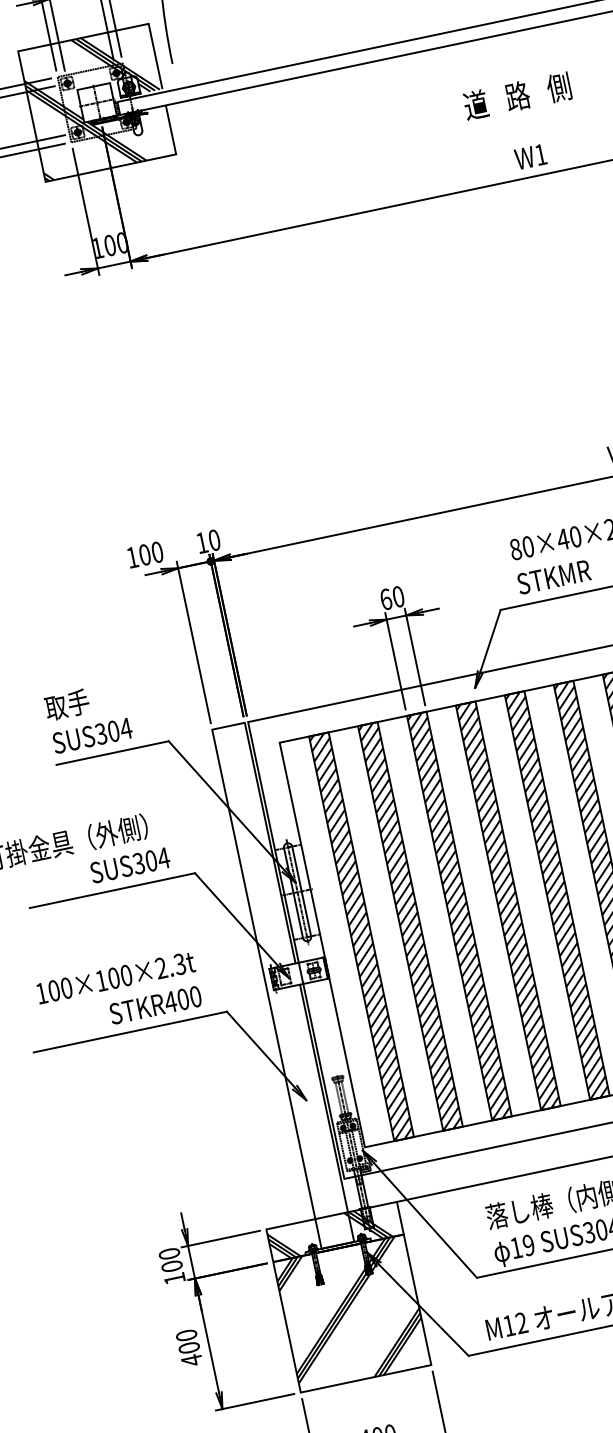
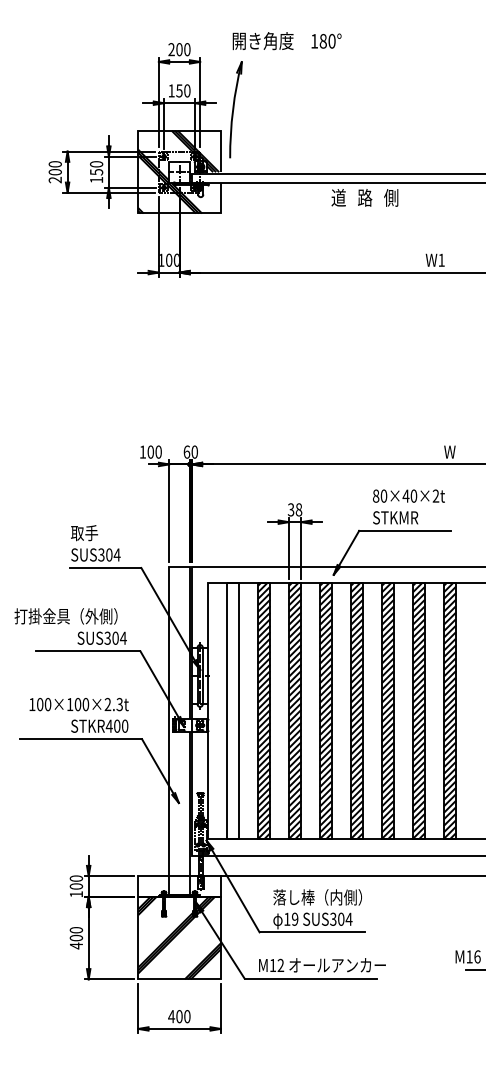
text: (516, 95) -> (364, 197), moved
text: (201, 542) -> (186, 451), 10 -> 60
text: (391, 597) -> (294, 509), 60 -> 38
hatch: (362, 937) -> (233, 711), removed
hatch: (328, 1233) -> (175, 886), removed

